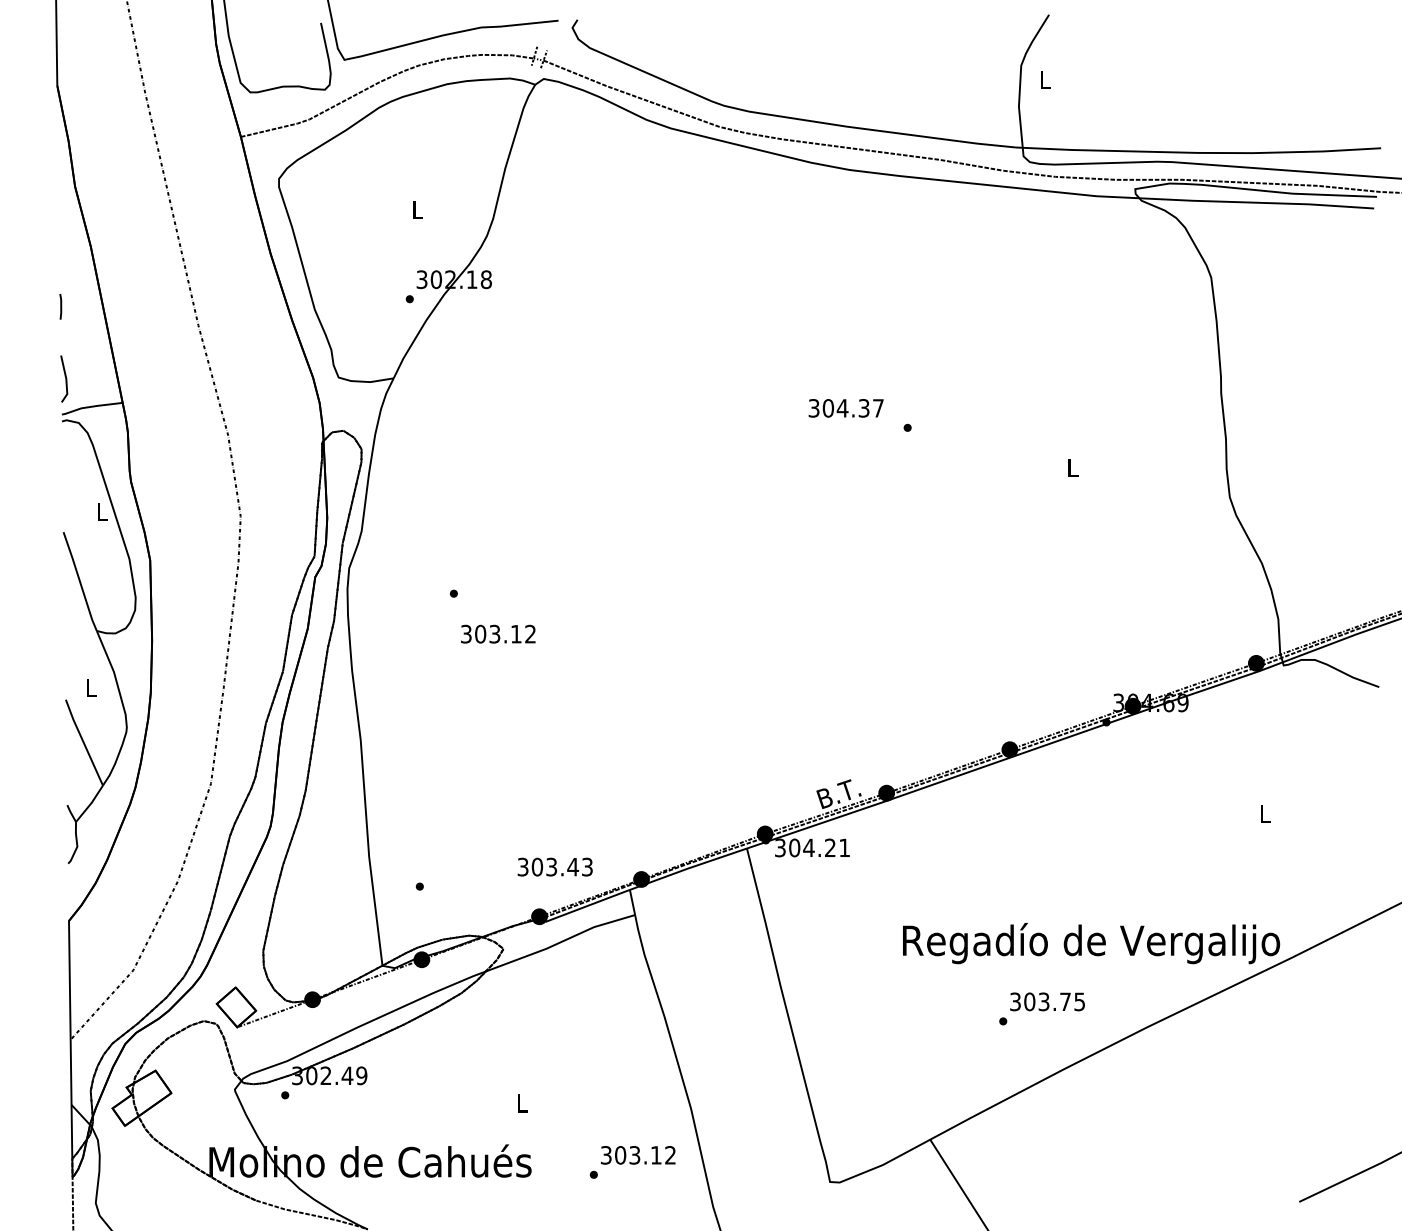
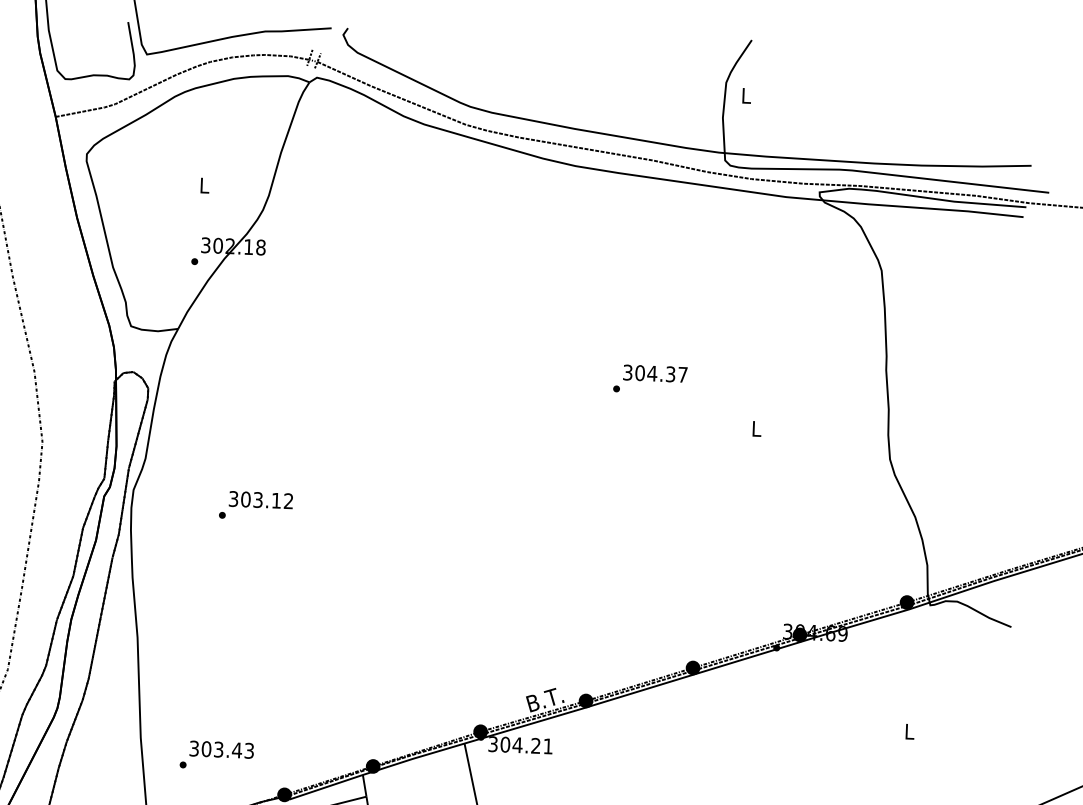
text: (845, 408) -> (654, 373), moved
text: (498, 633) -> (261, 499), moved
text: (554, 866) -> (221, 749), moved

